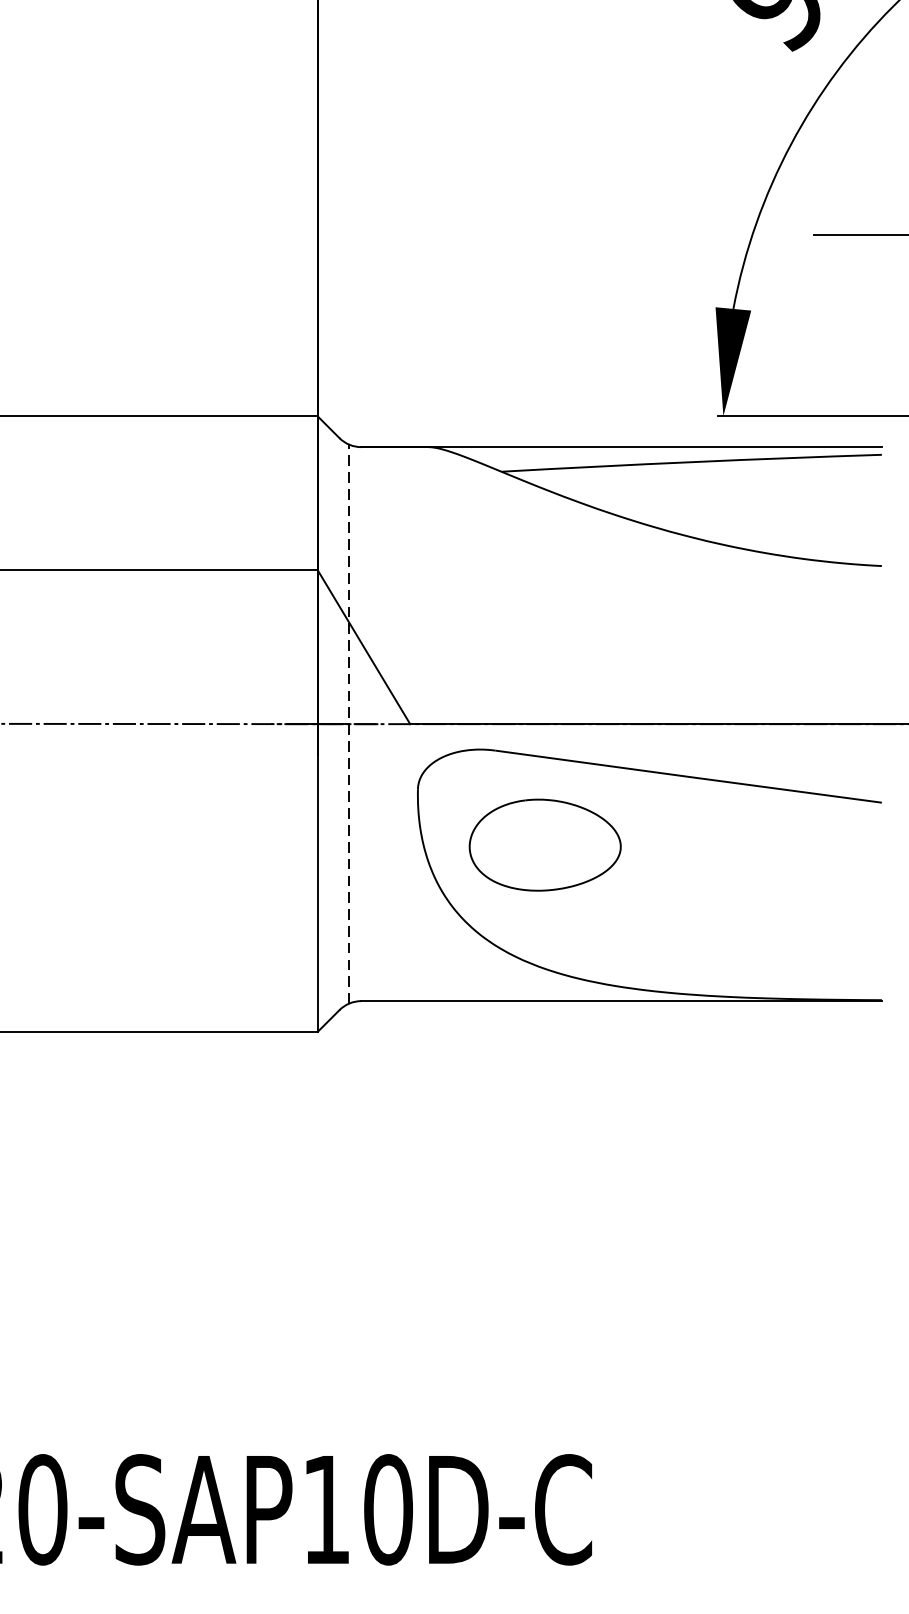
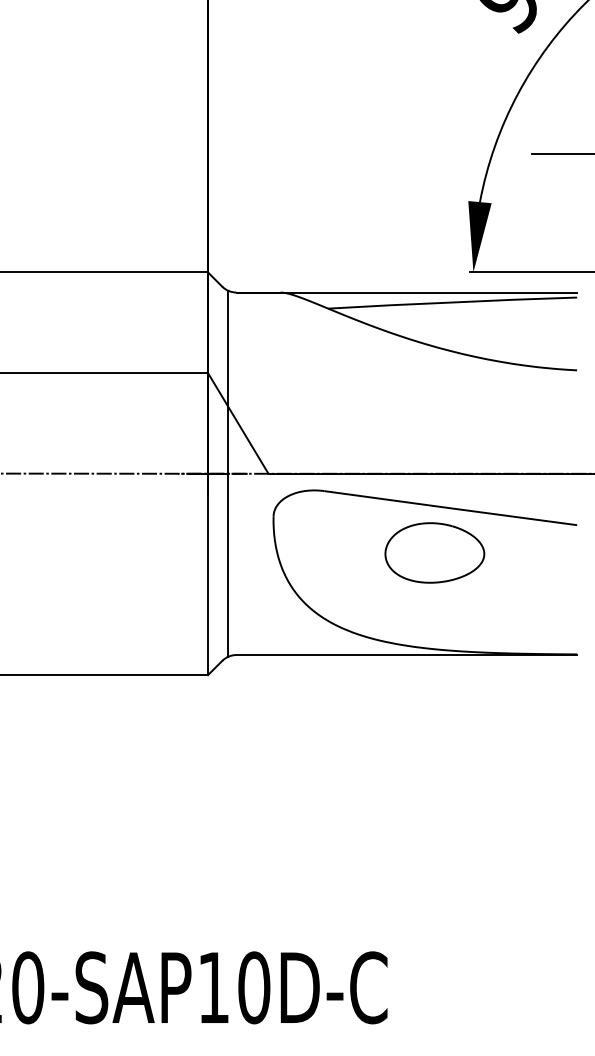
line: (349, 723) -> (228, 473), dashed -> solid
part: (544, 844) -> (434, 552), moved

